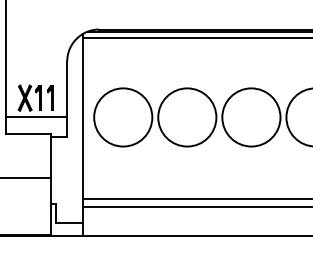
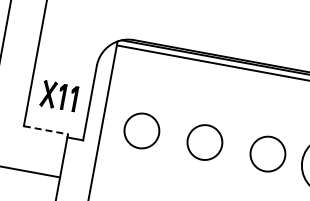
line: (36, 116) -> (56, 114), removed
circle: (123, 117) -> (142, 131), size x0.6
circle: (187, 117) -> (205, 142), size x0.6
circle: (251, 117) -> (268, 154), size x0.6
line: (29, 134) -> (46, 130), solid -> dashed

